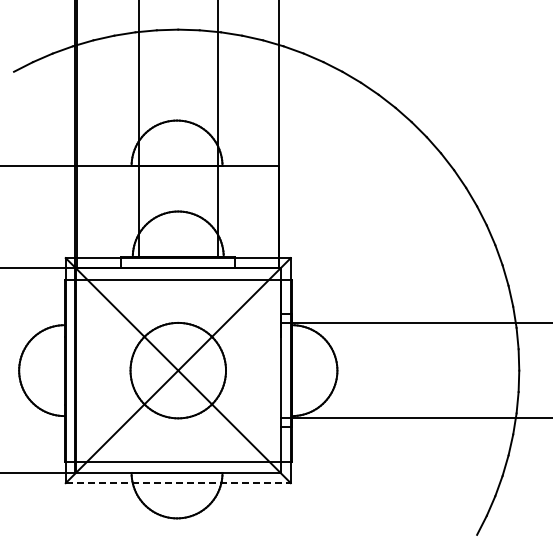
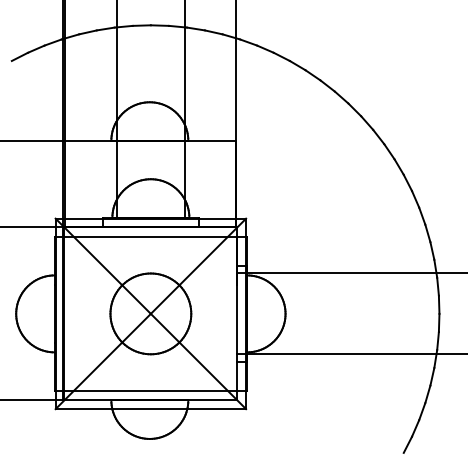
line: (178, 483) -> (151, 409), dashed -> solid

